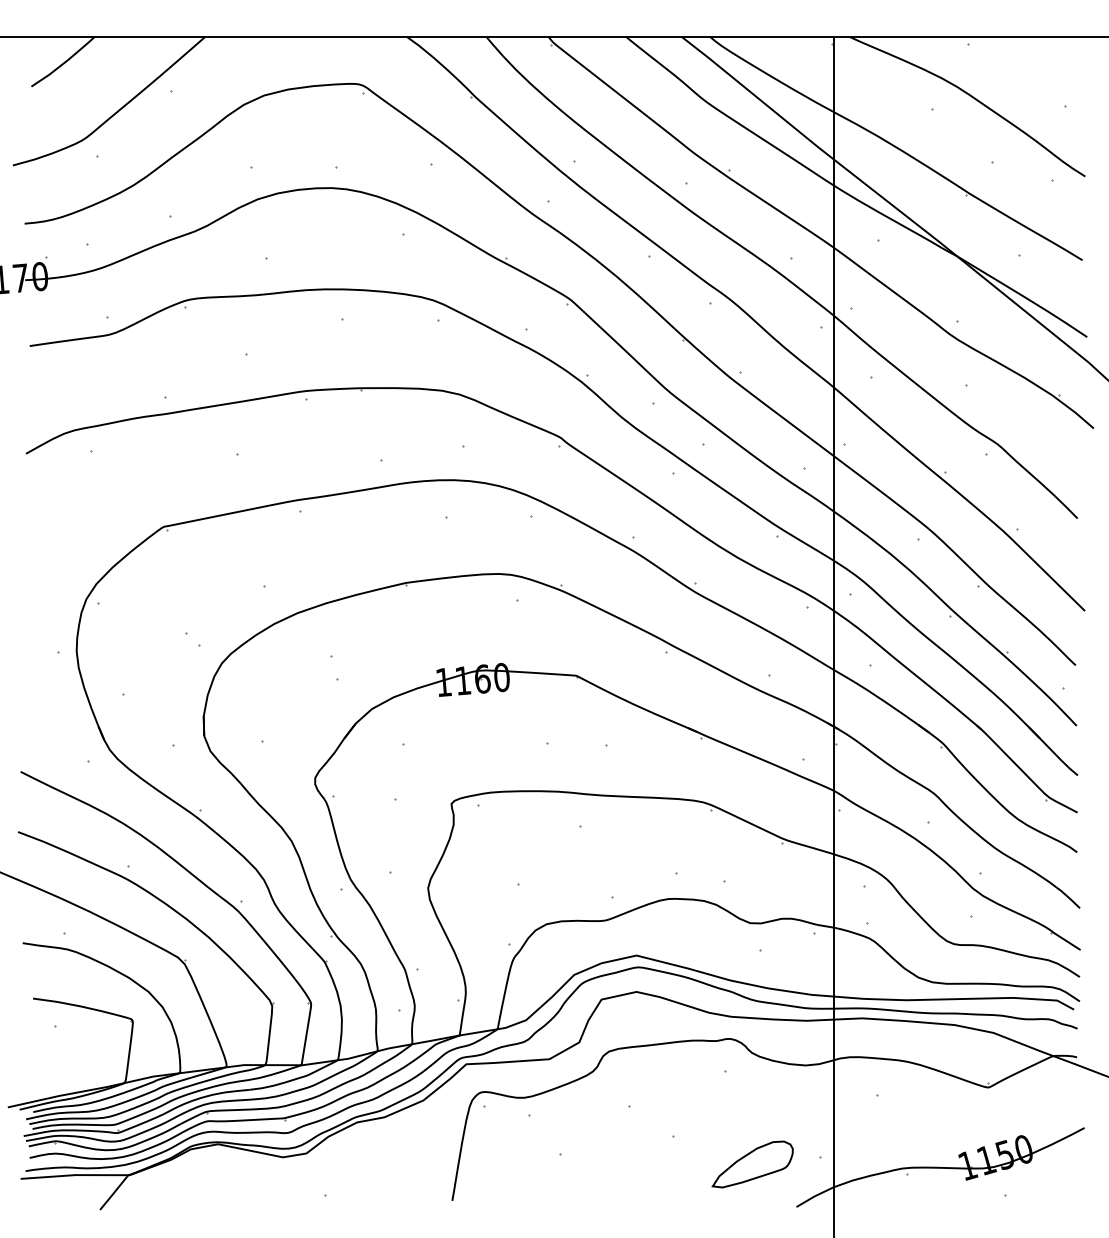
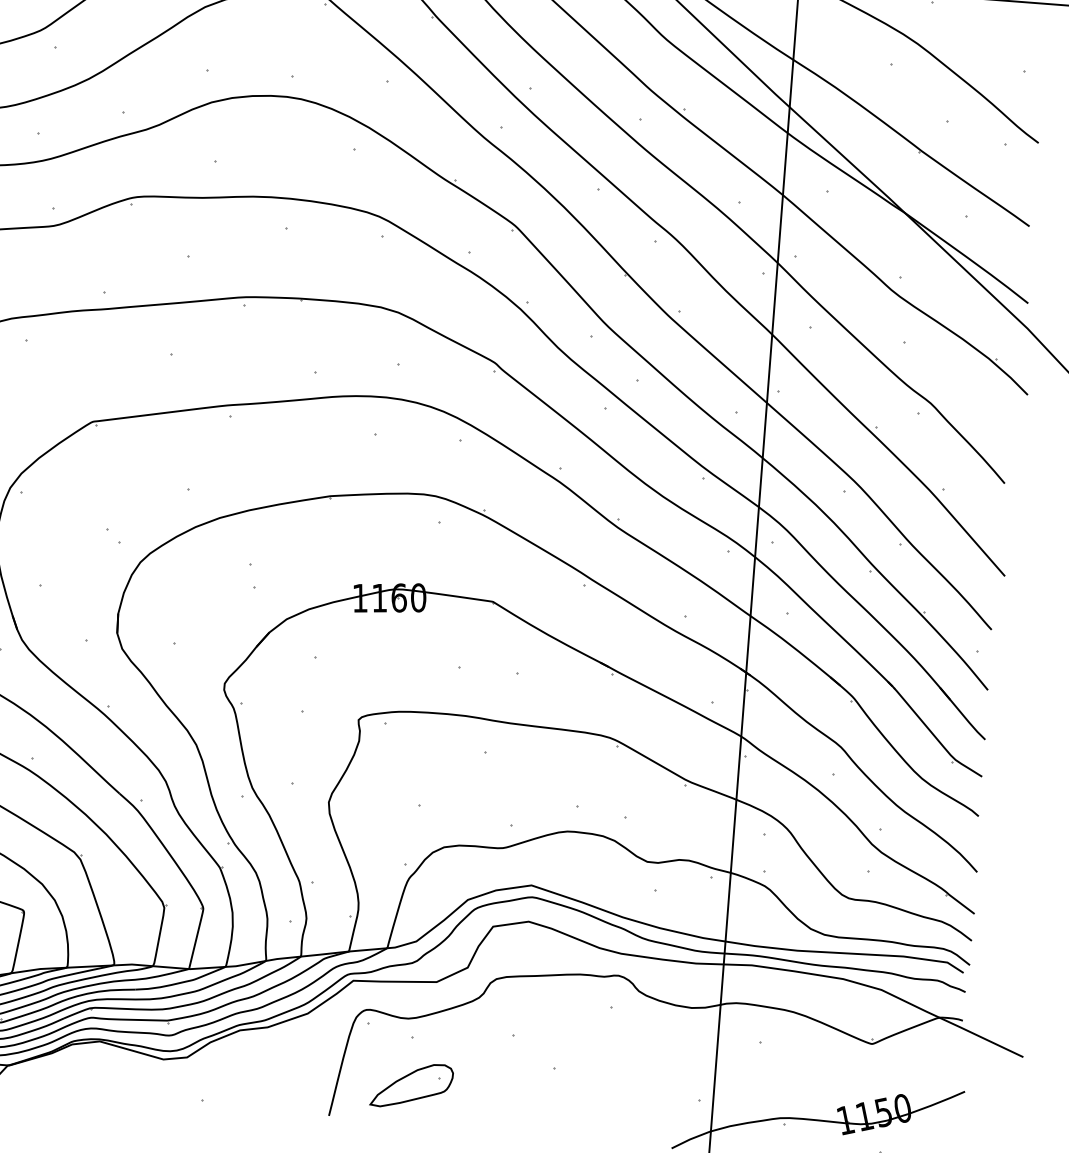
part: (752, 1164) -> (411, 1085), moved

